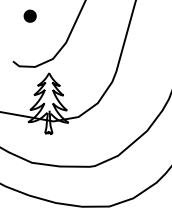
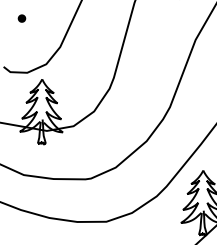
part: (29, 16) -> (21, 18), size x0.6

